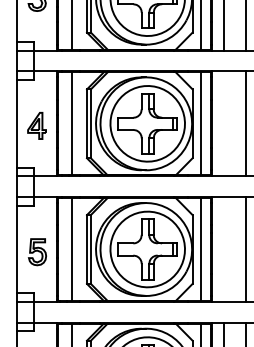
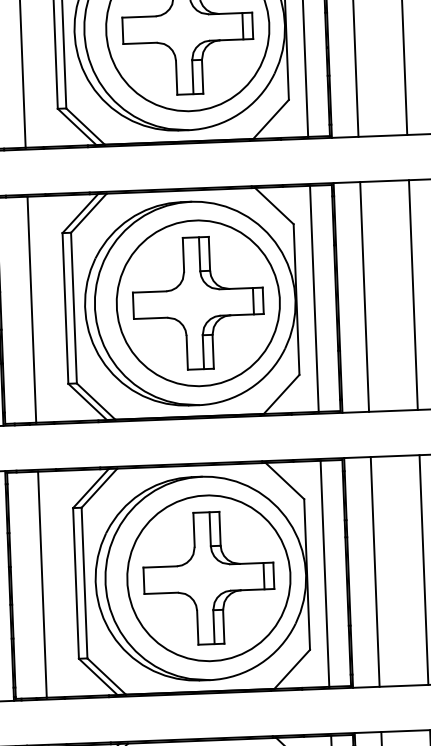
line: (223, 123) -> (364, 296), added
line: (223, 248) -> (374, 569), added

